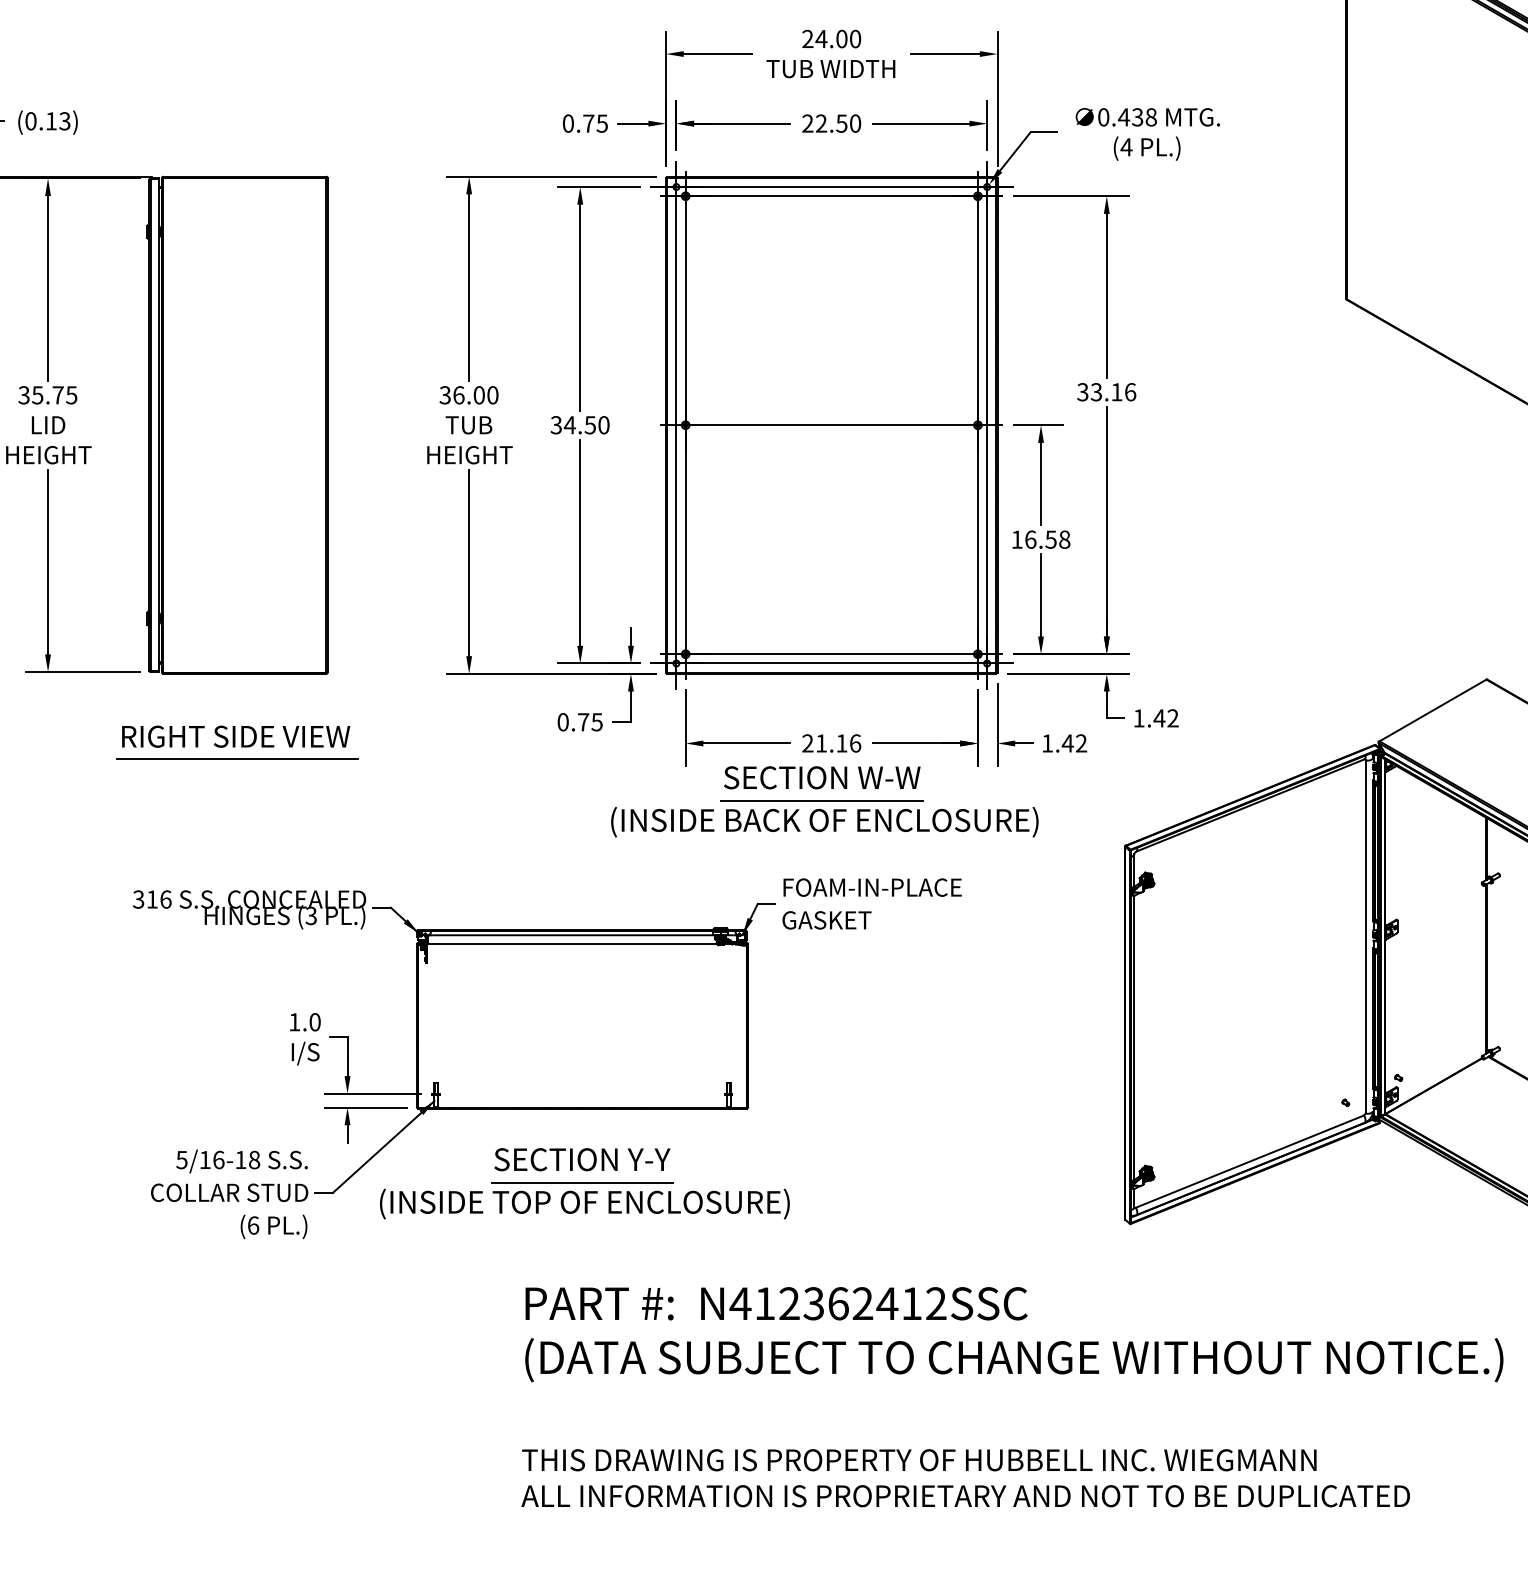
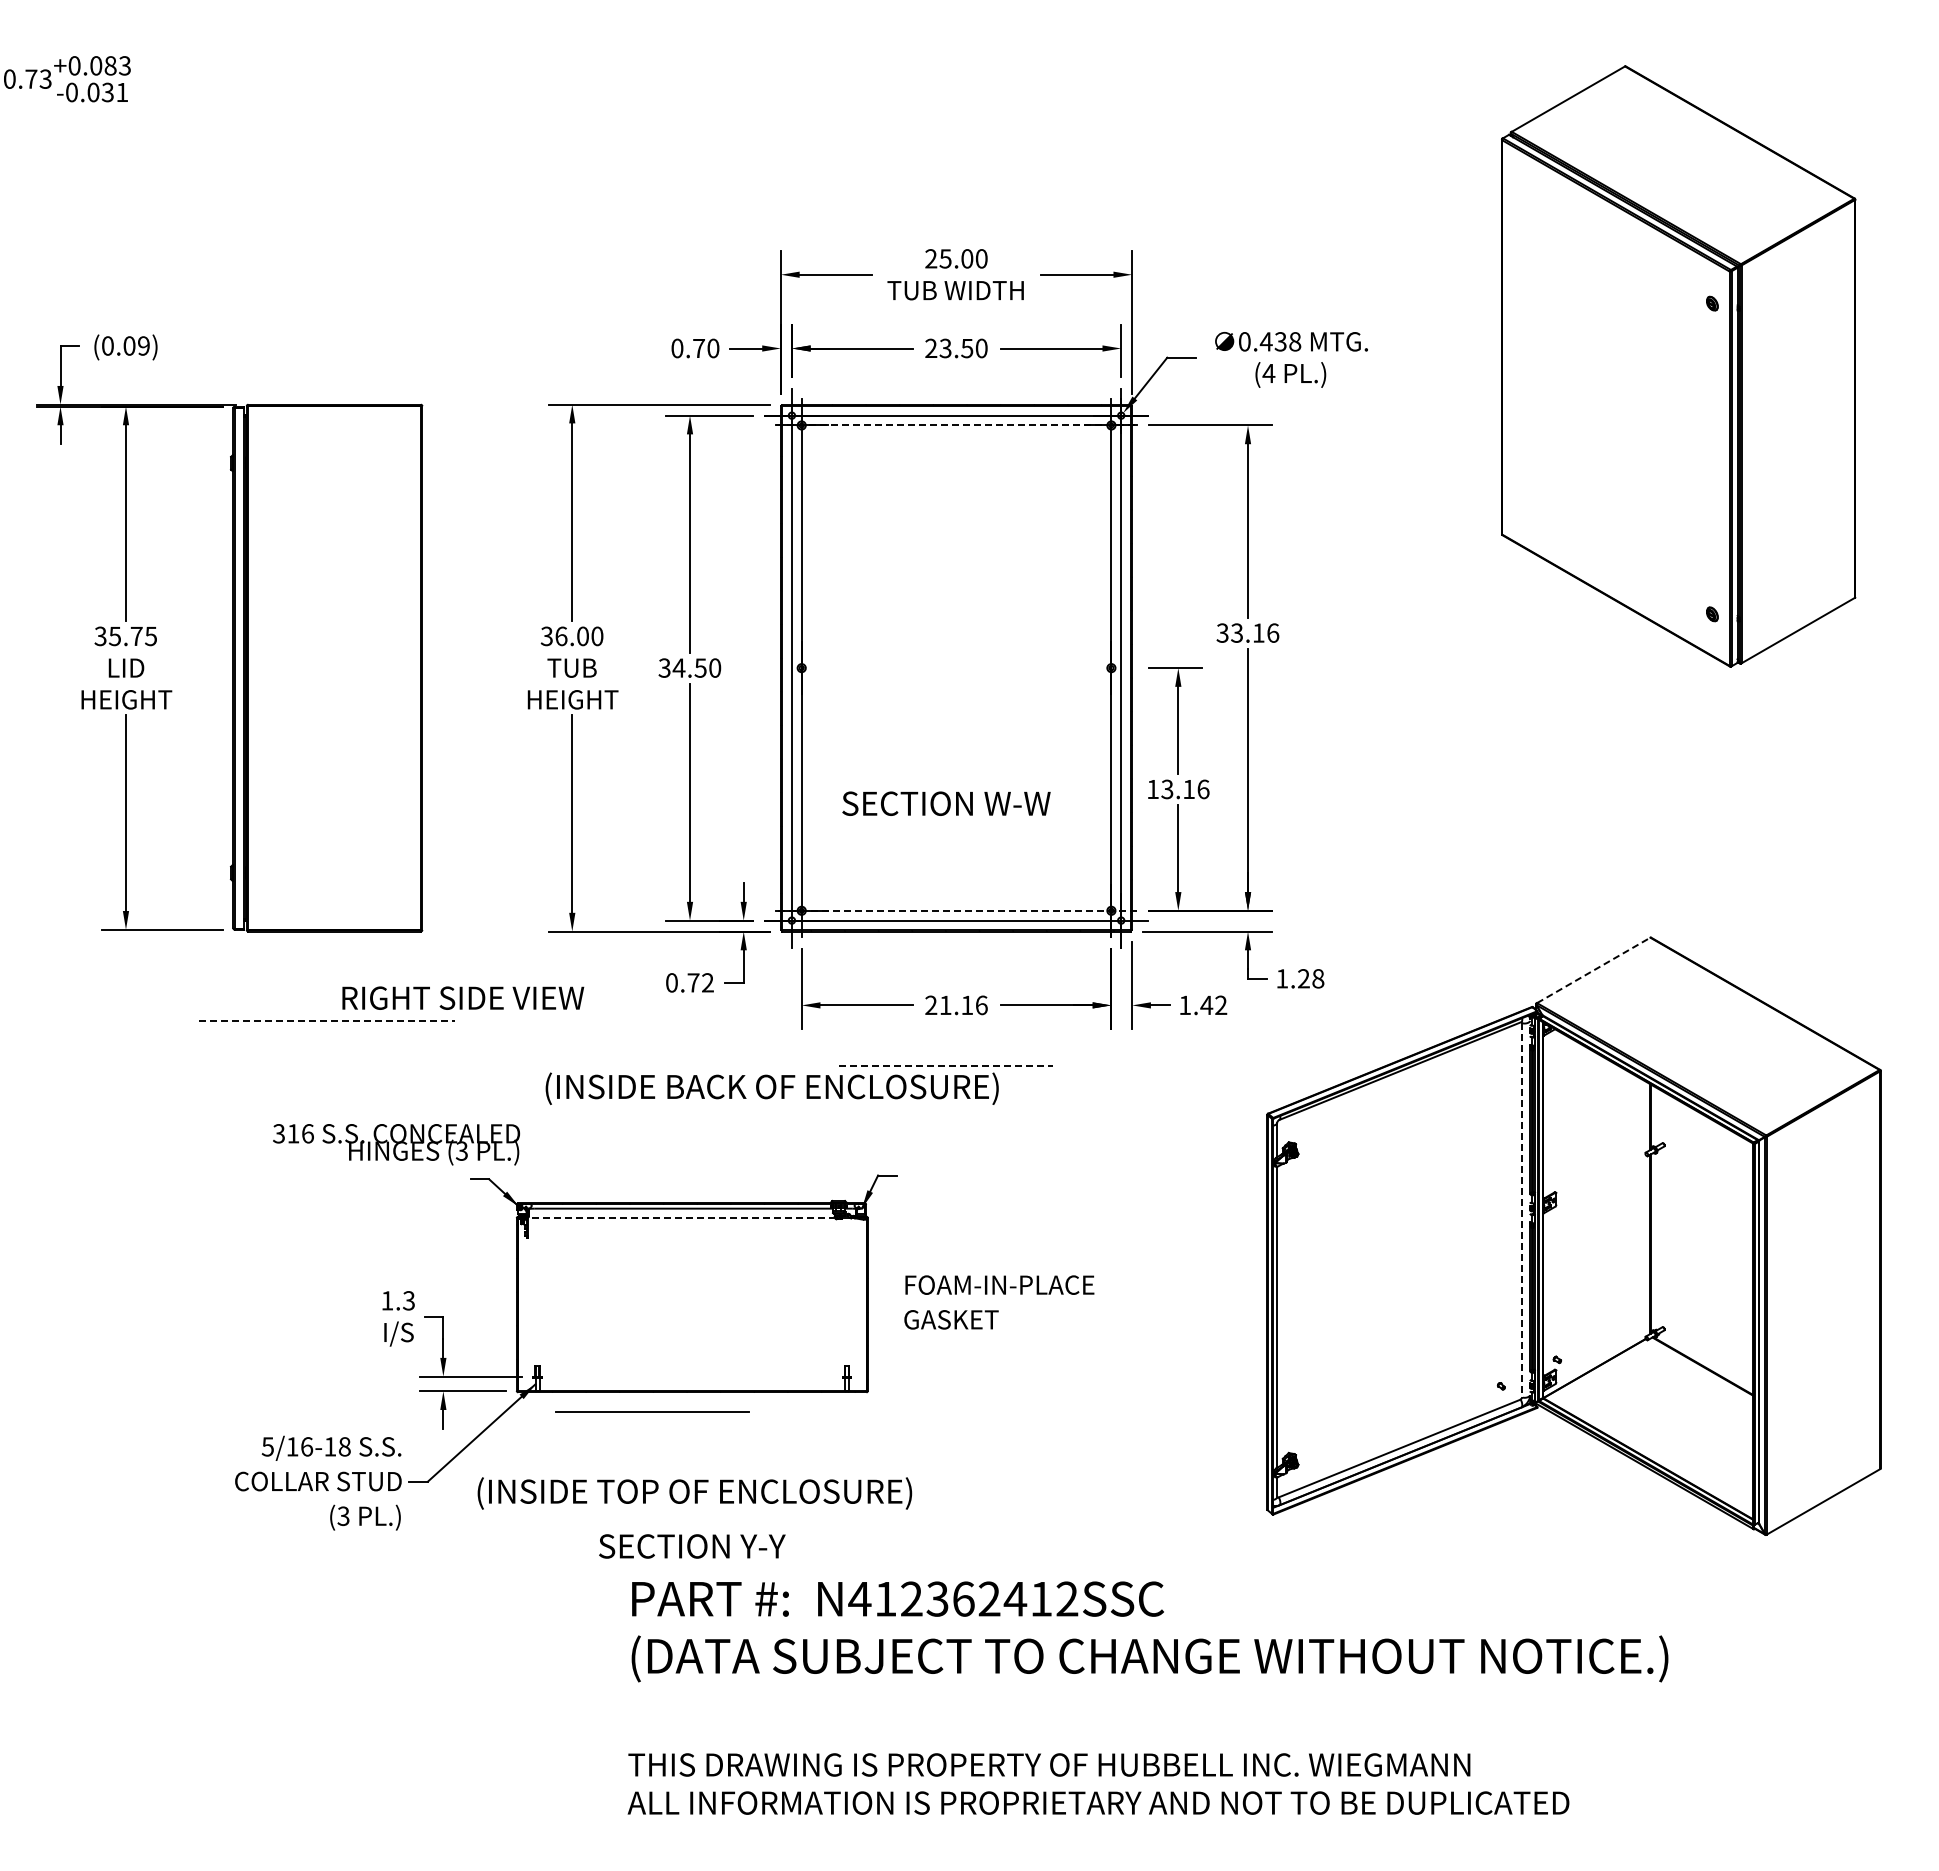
text: (821, 38) -> (945, 258), 24.00 -> 25.00
text: (57, 120) -> (136, 345), (0.13) -> (0.09)
text: (602, 123) -> (713, 348), 0.75 -> 0.70
text: (821, 123) -> (945, 348), 22.50 -> 23.50
line: (831, 196) -> (956, 425), solid -> dashed
line: (831, 425) -> (956, 668), removed
text: (1047, 539) -> (1185, 789), 16.58 -> 13.16
line: (831, 653) -> (956, 910), solid -> dashed
line: (1433, 710) -> (1594, 970), solid -> dashed
text: (1165, 718) -> (1310, 978), 1.42 -> 1.28
text: (596, 721) -> (707, 982), 0.75 -> 0.72
text: (236, 736) -> (463, 997), moved
line: (237, 758) -> (326, 1021), solid -> dashed
text: (822, 777) -> (946, 803), moved
line: (822, 800) -> (946, 1065), solid -> dashed
text: (824, 821) -> (771, 1088), moved
text: (872, 904) -> (999, 1302), moved
text: (249, 909) -> (396, 1144), moved
line: (1365, 937) -> (1522, 1210), solid -> dashed
line: (572, 943) -> (681, 1217), solid -> dashed
text: (314, 1021) -> (408, 1300), 1.0 -> 1.3
text: (582, 1159) -> (692, 1546), moved
line: (582, 1182) -> (652, 1411), moved
text: (253, 1224) -> (343, 1515), (6 -> (3

